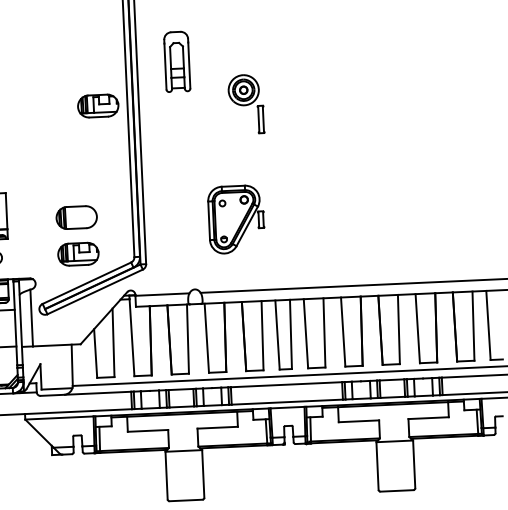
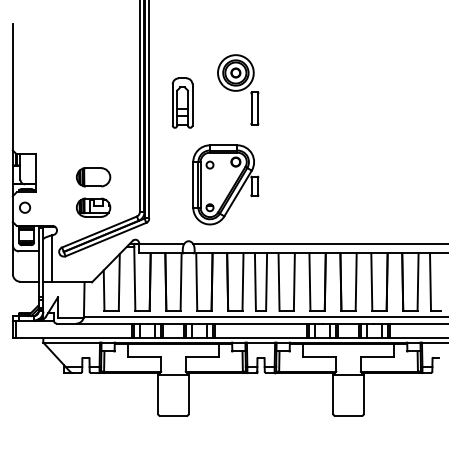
part: (177, 61) -> (182, 102), moved
part: (246, 103) -> (238, 89), size x1.43
part: (98, 105) -> (115, 85), removed
part: (236, 219) -> (225, 184), size x1.43

